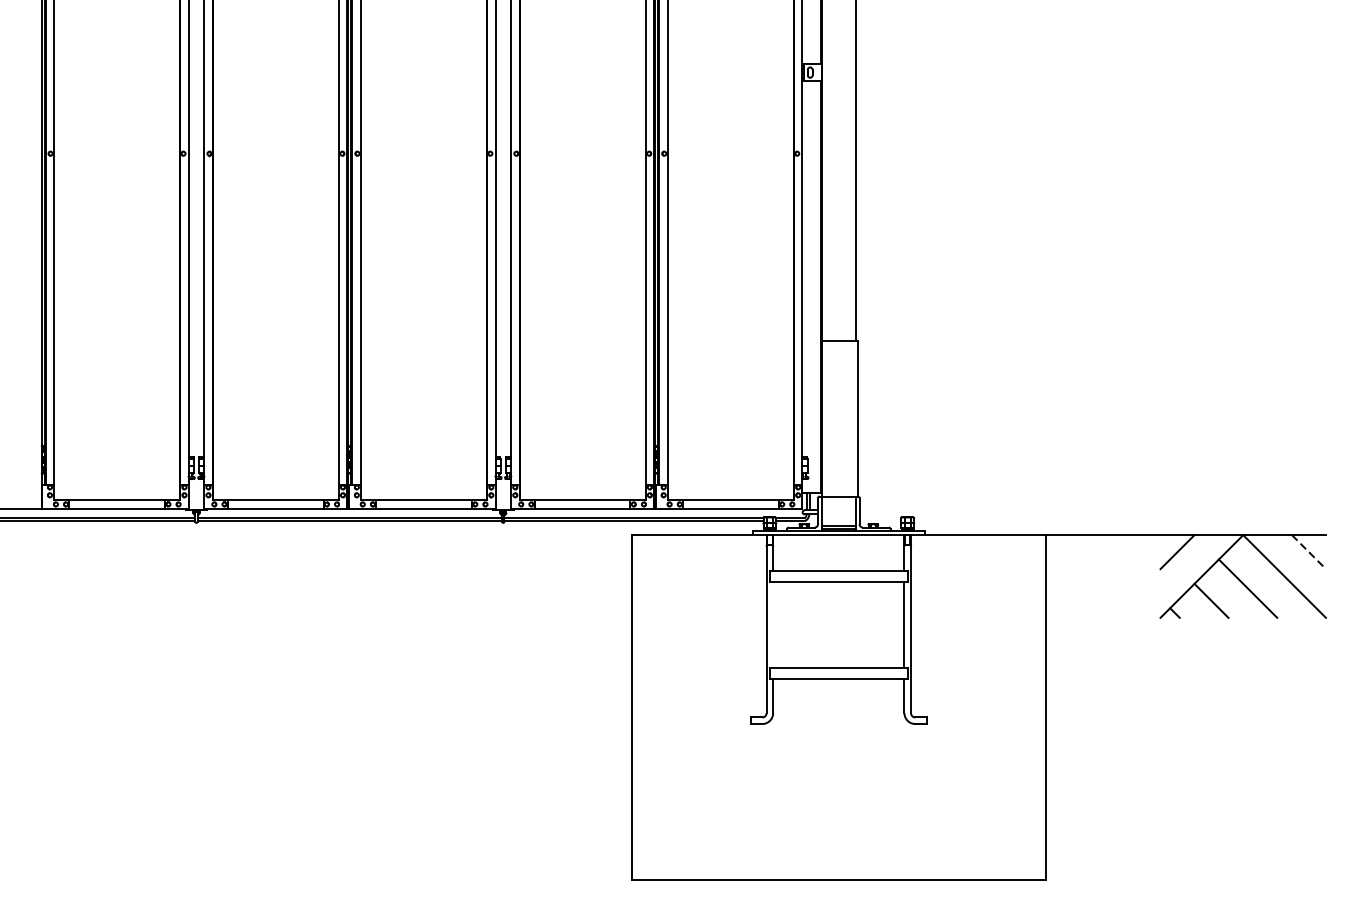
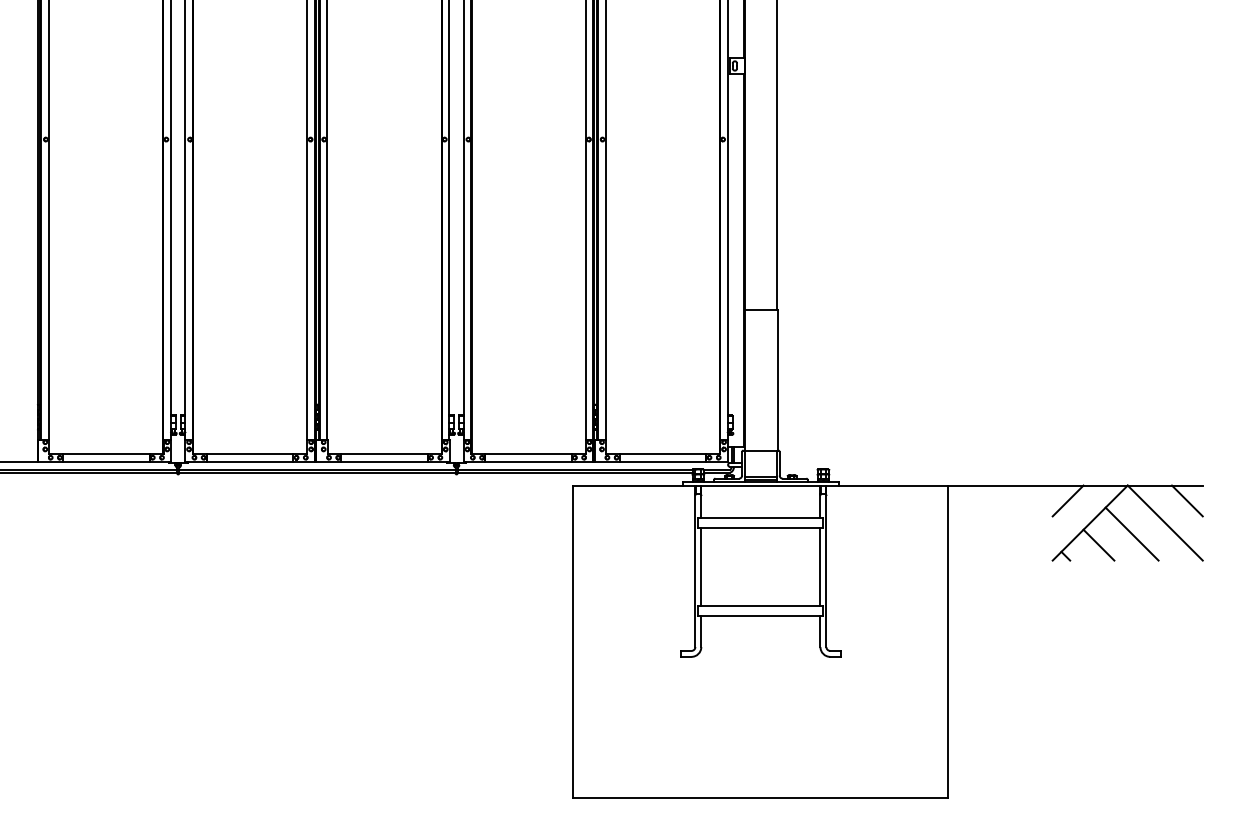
line: (1309, 551) -> (1187, 500), dashed -> solid
line: (773, 624) -> (701, 566), added

